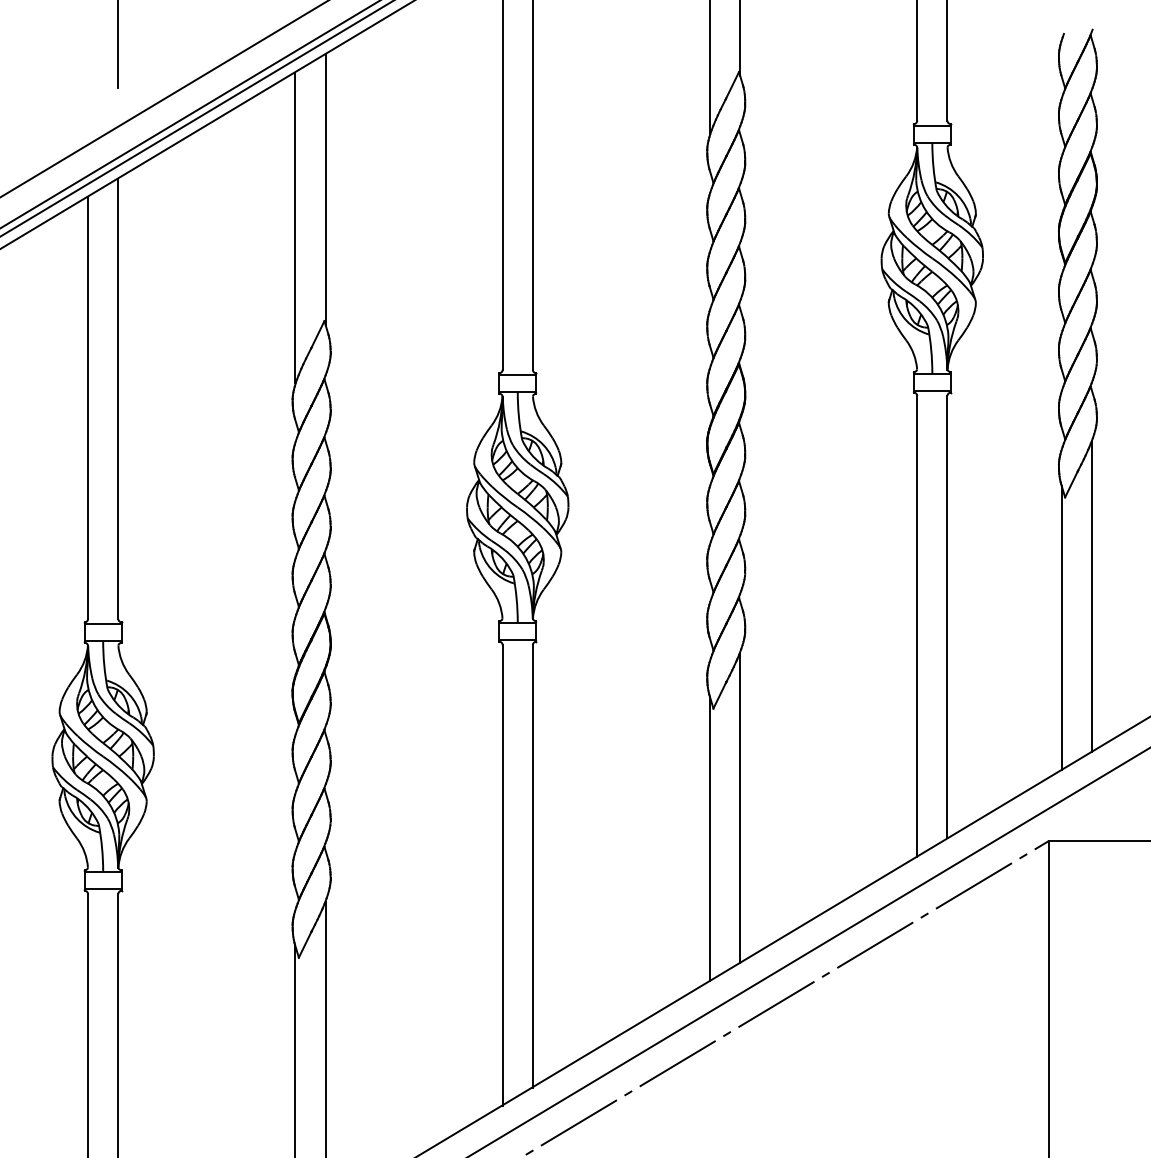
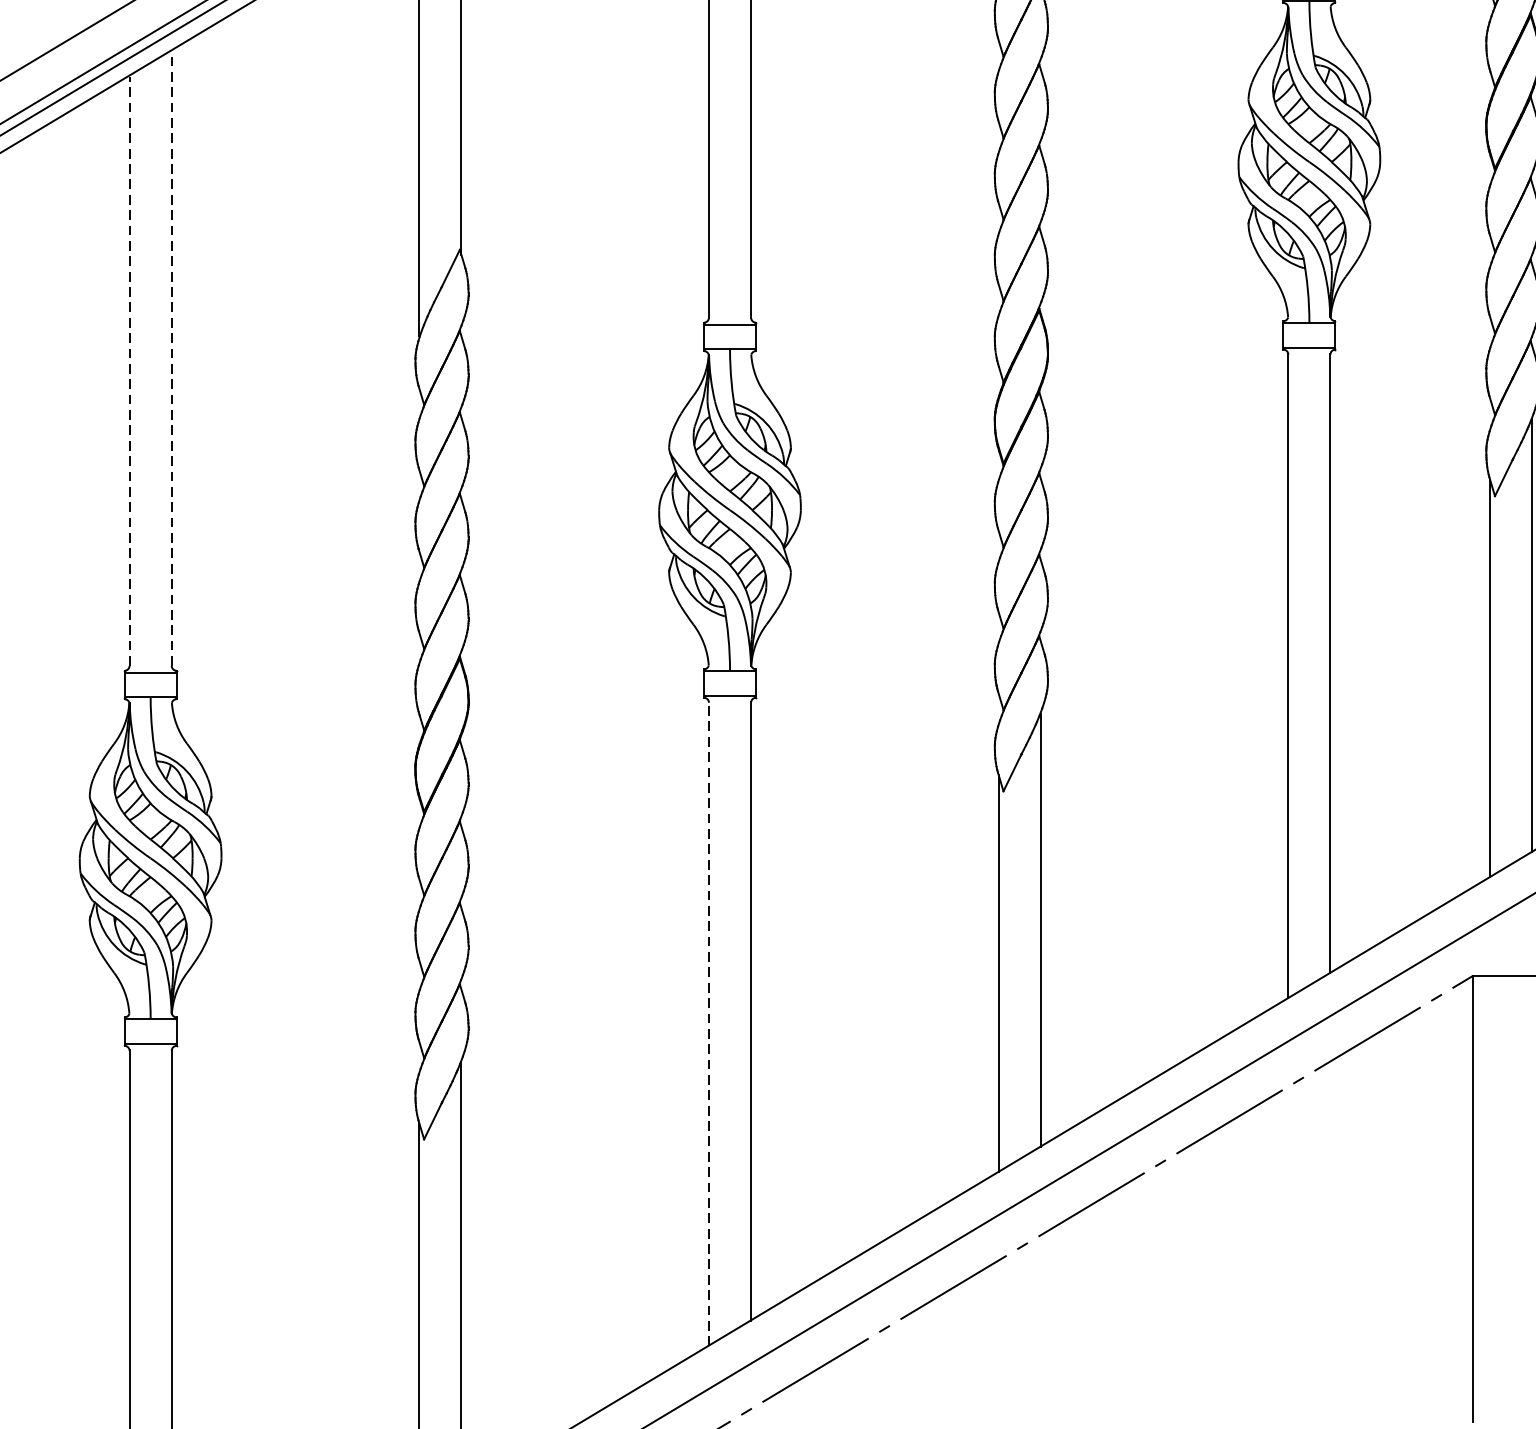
line: (118, 398) -> (172, 357), solid -> dashed
line: (88, 408) -> (130, 371), solid -> dashed
line: (502, 874) -> (708, 1023), solid -> dashed

